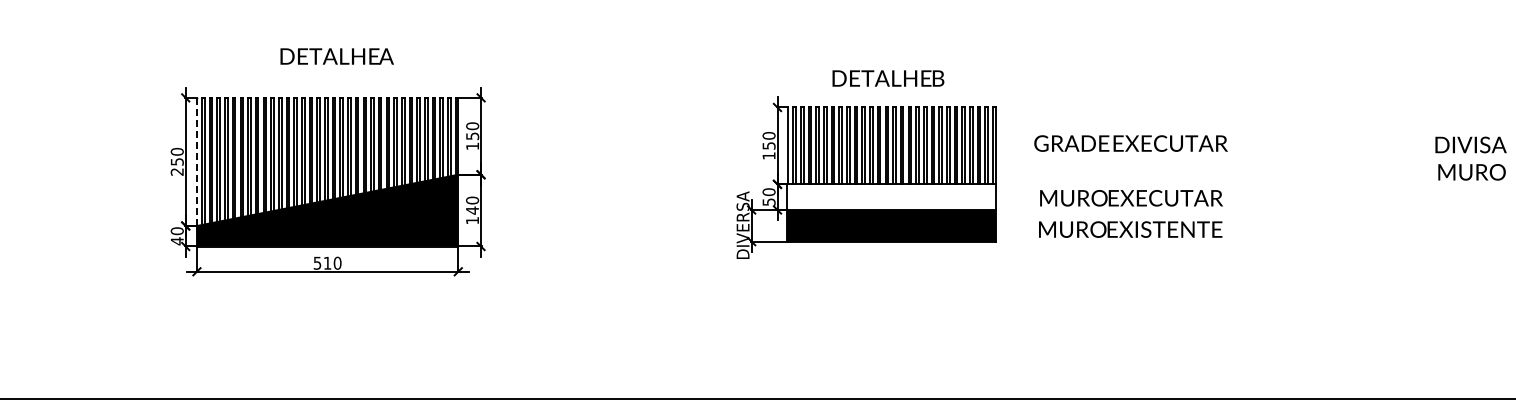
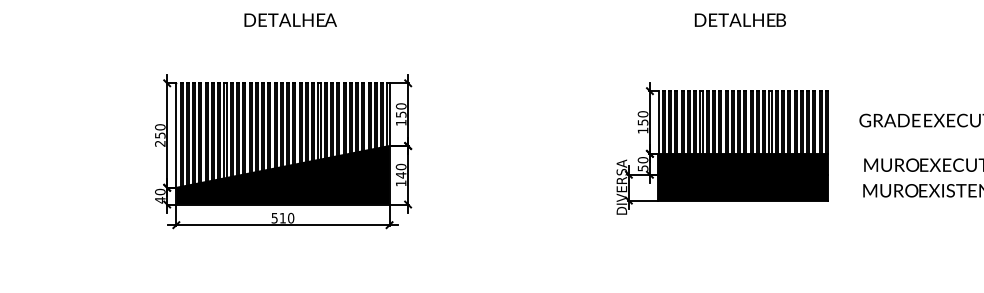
text: (336, 56) -> (290, 20), moved
text: (888, 78) -> (740, 20), moved
line: (196, 162) -> (175, 136), dashed -> solid
fill: (891, 196) -> (742, 163), added

